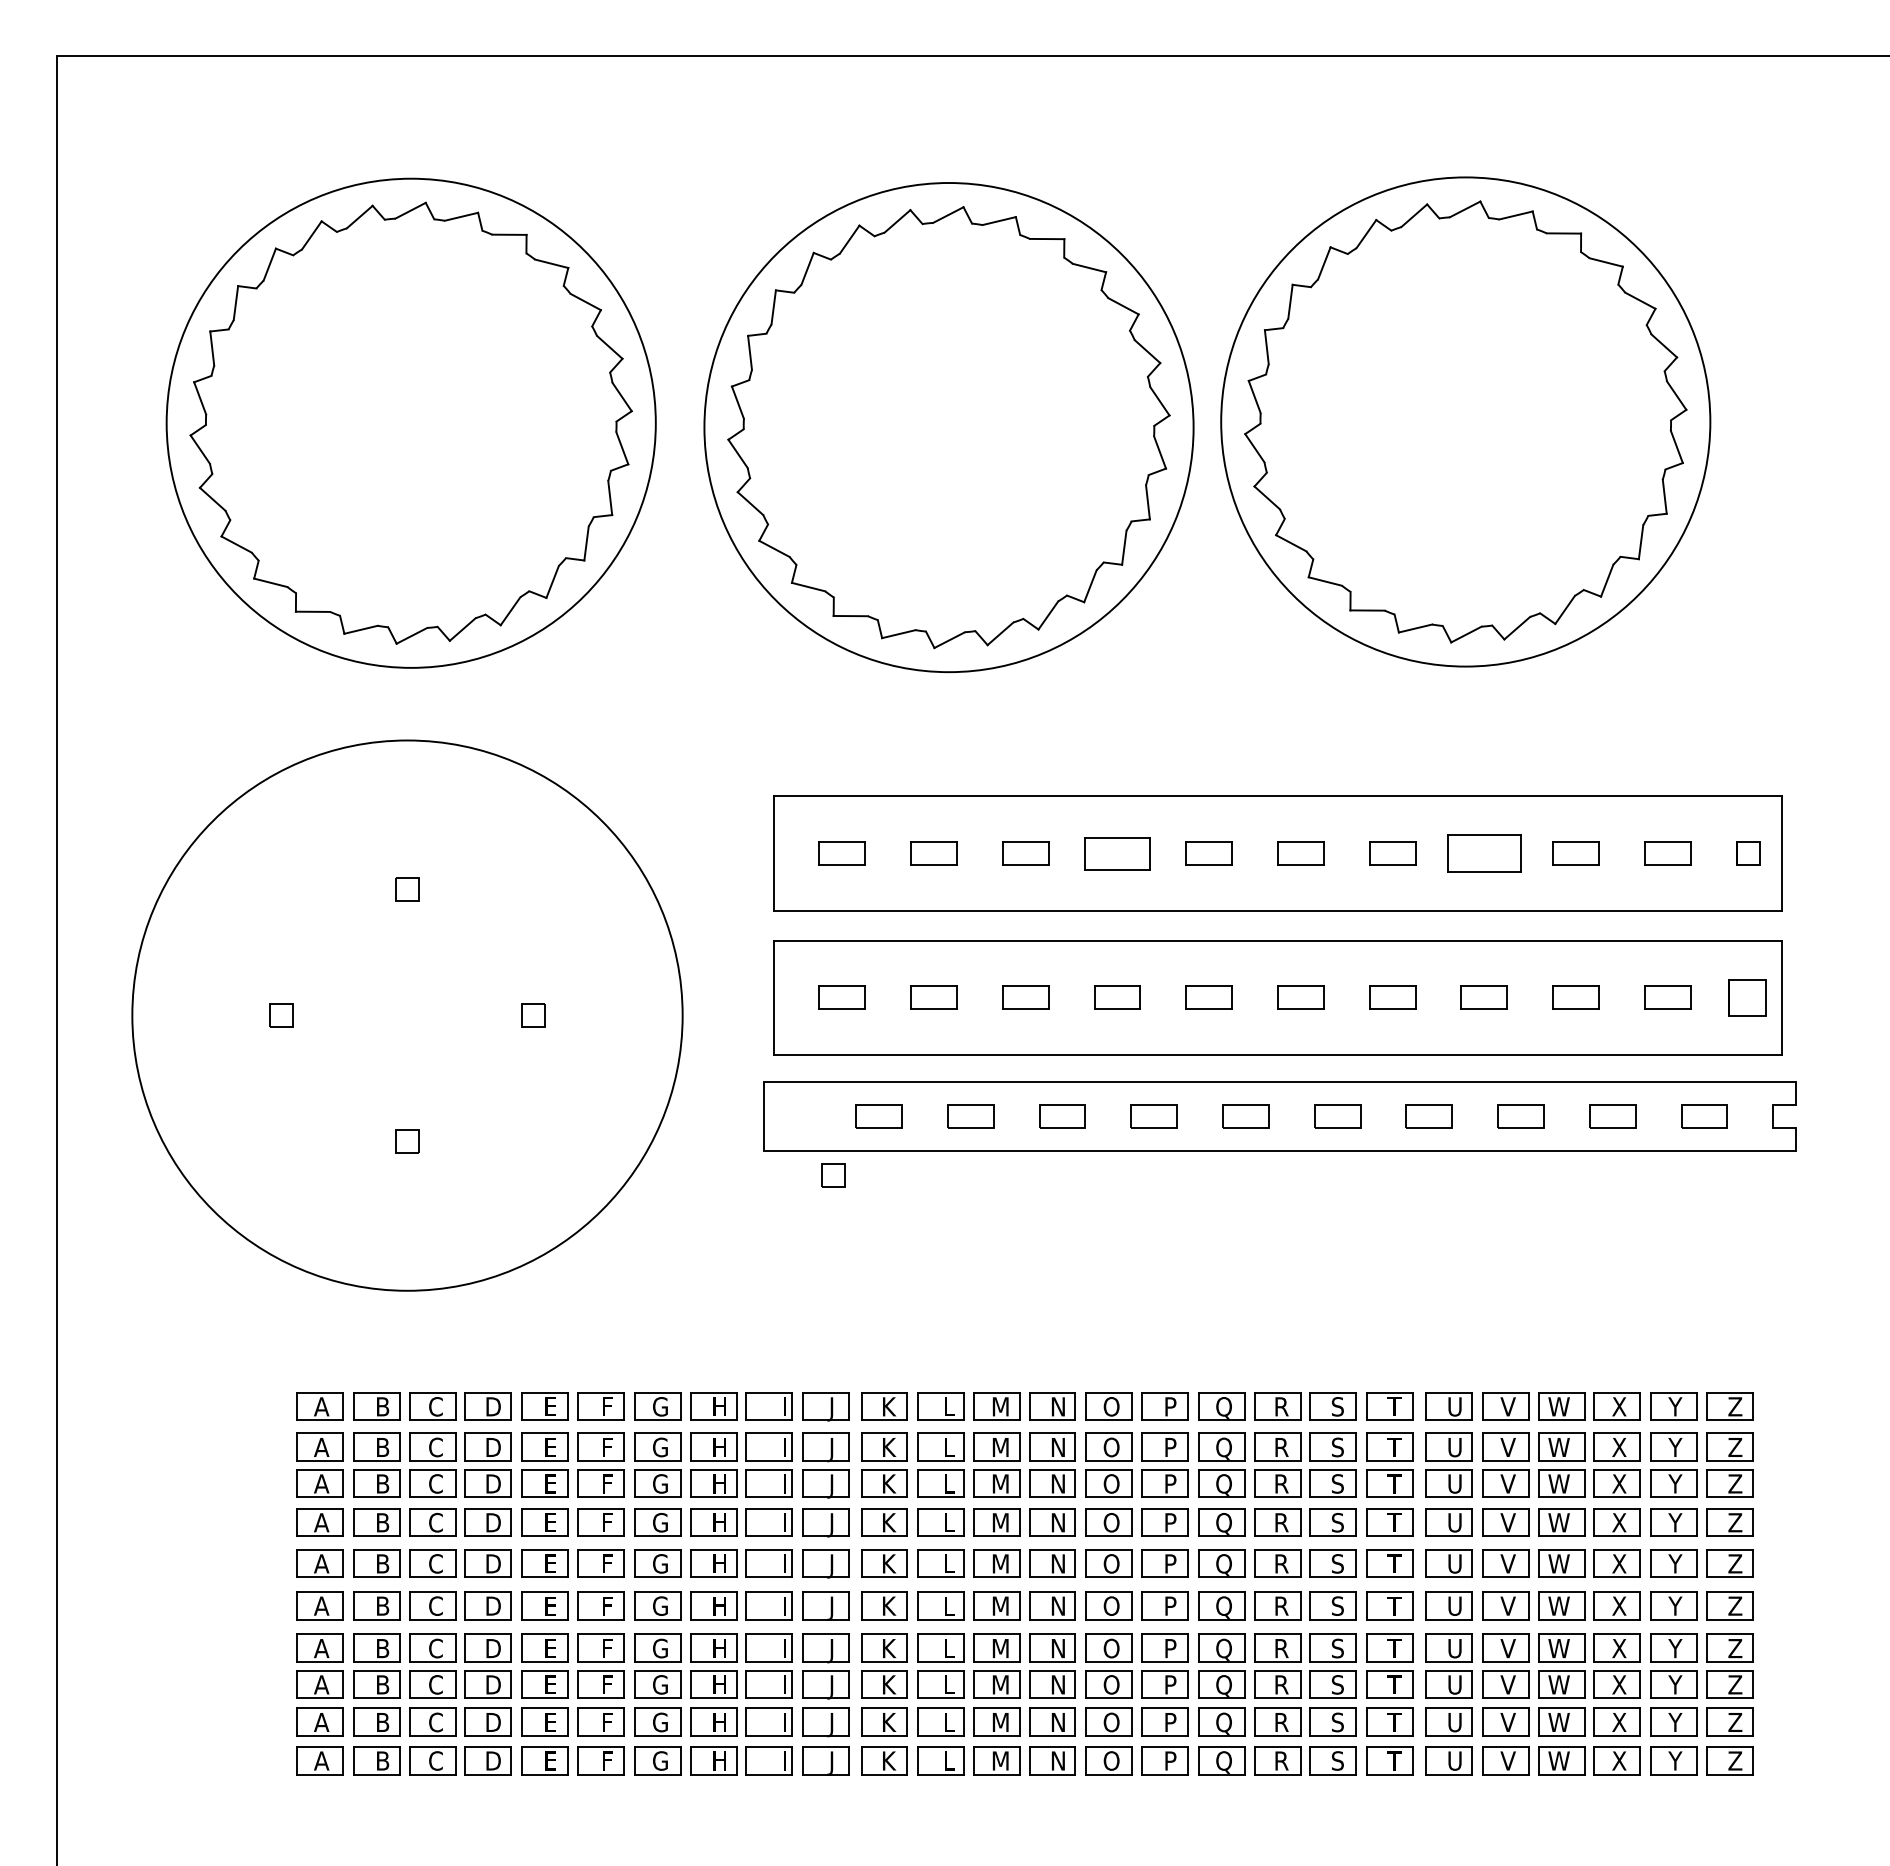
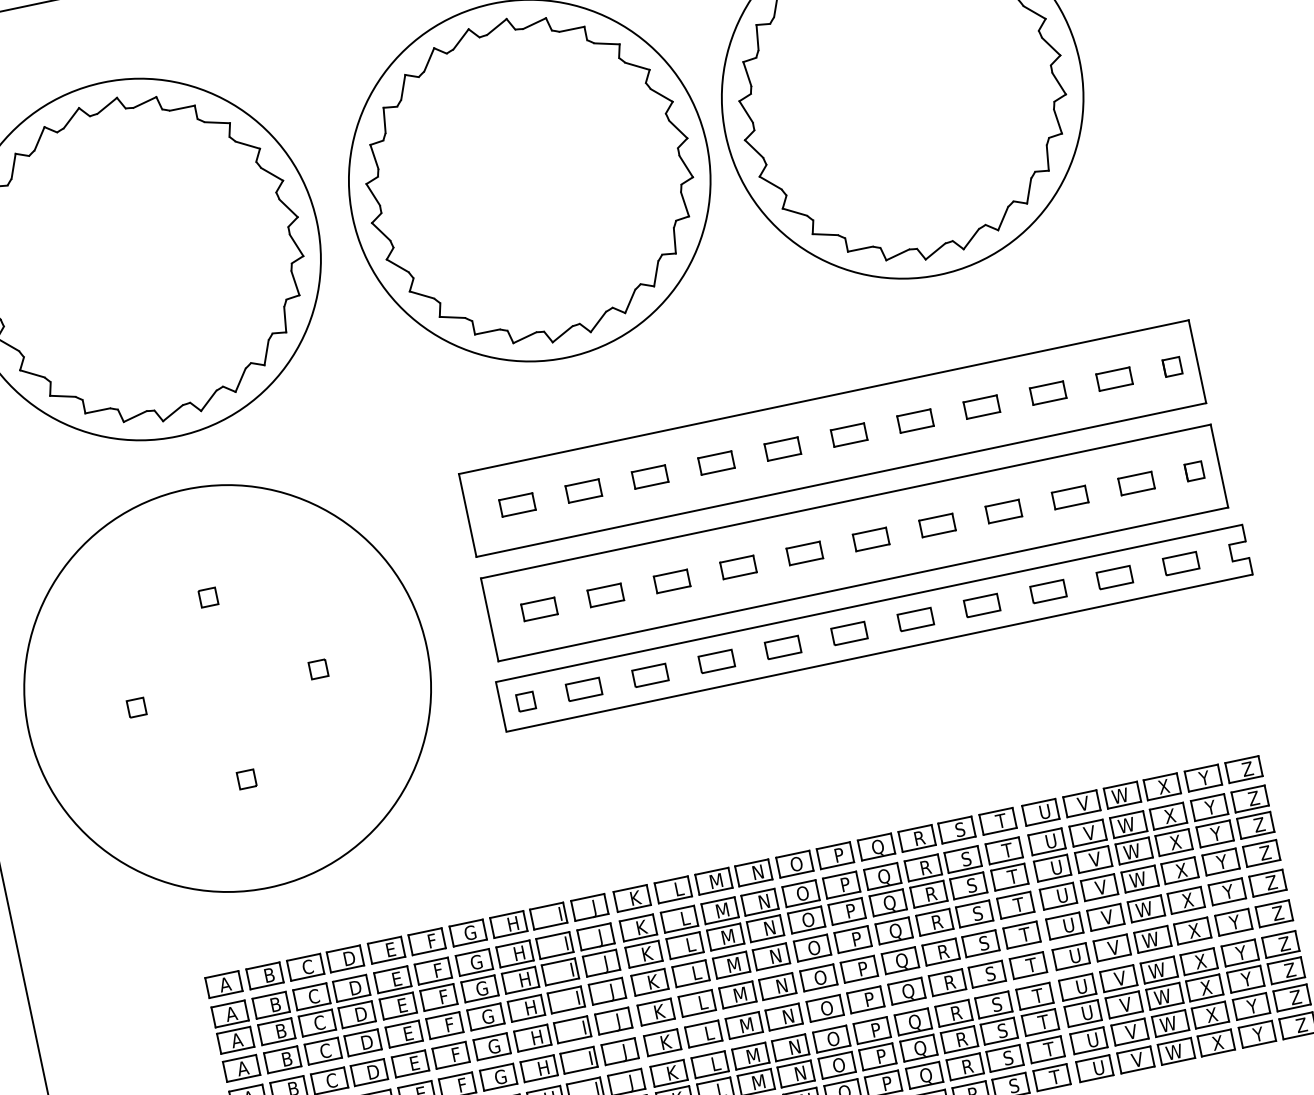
part: (1117, 853) -> (716, 463), size x0.71
part: (1483, 853) -> (981, 407), size x0.62
part: (1748, 997) -> (1194, 471), size x0.62
part: (833, 1175) -> (525, 701), moved

